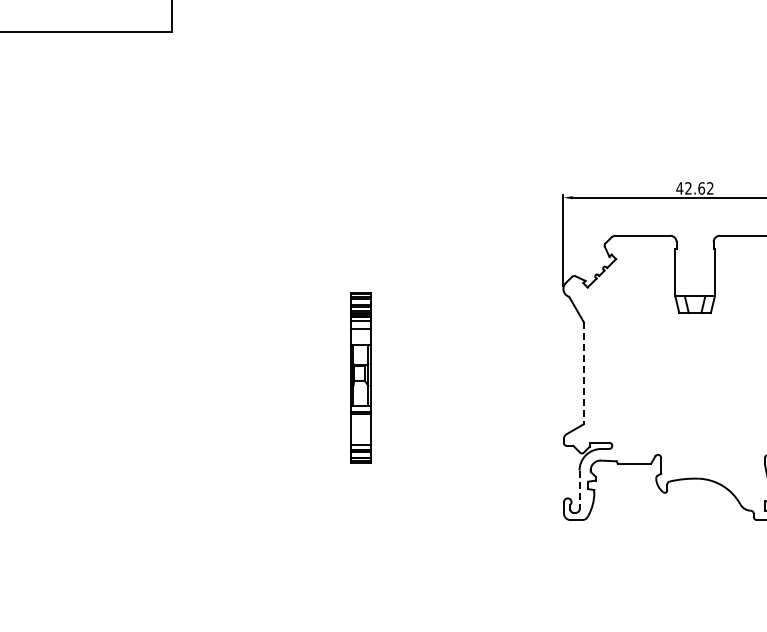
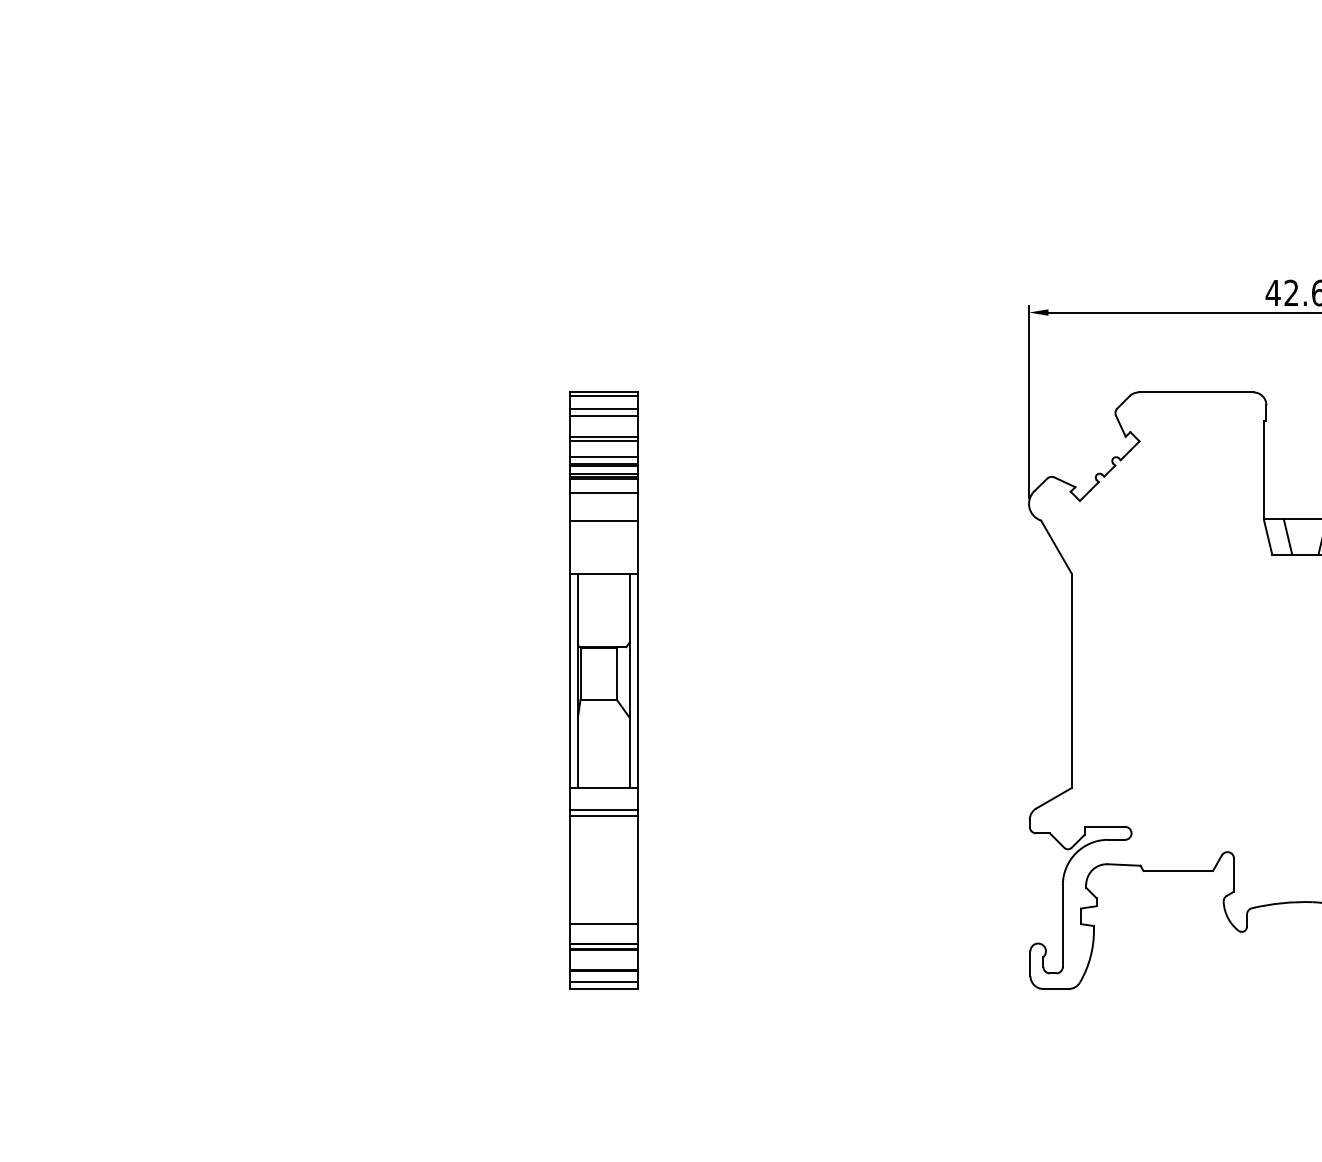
line: (583, 373) -> (1071, 681), dashed -> solid
part: (360, 377) -> (603, 689), size x1.67
line: (579, 490) -> (1062, 926), dashed -> solid

